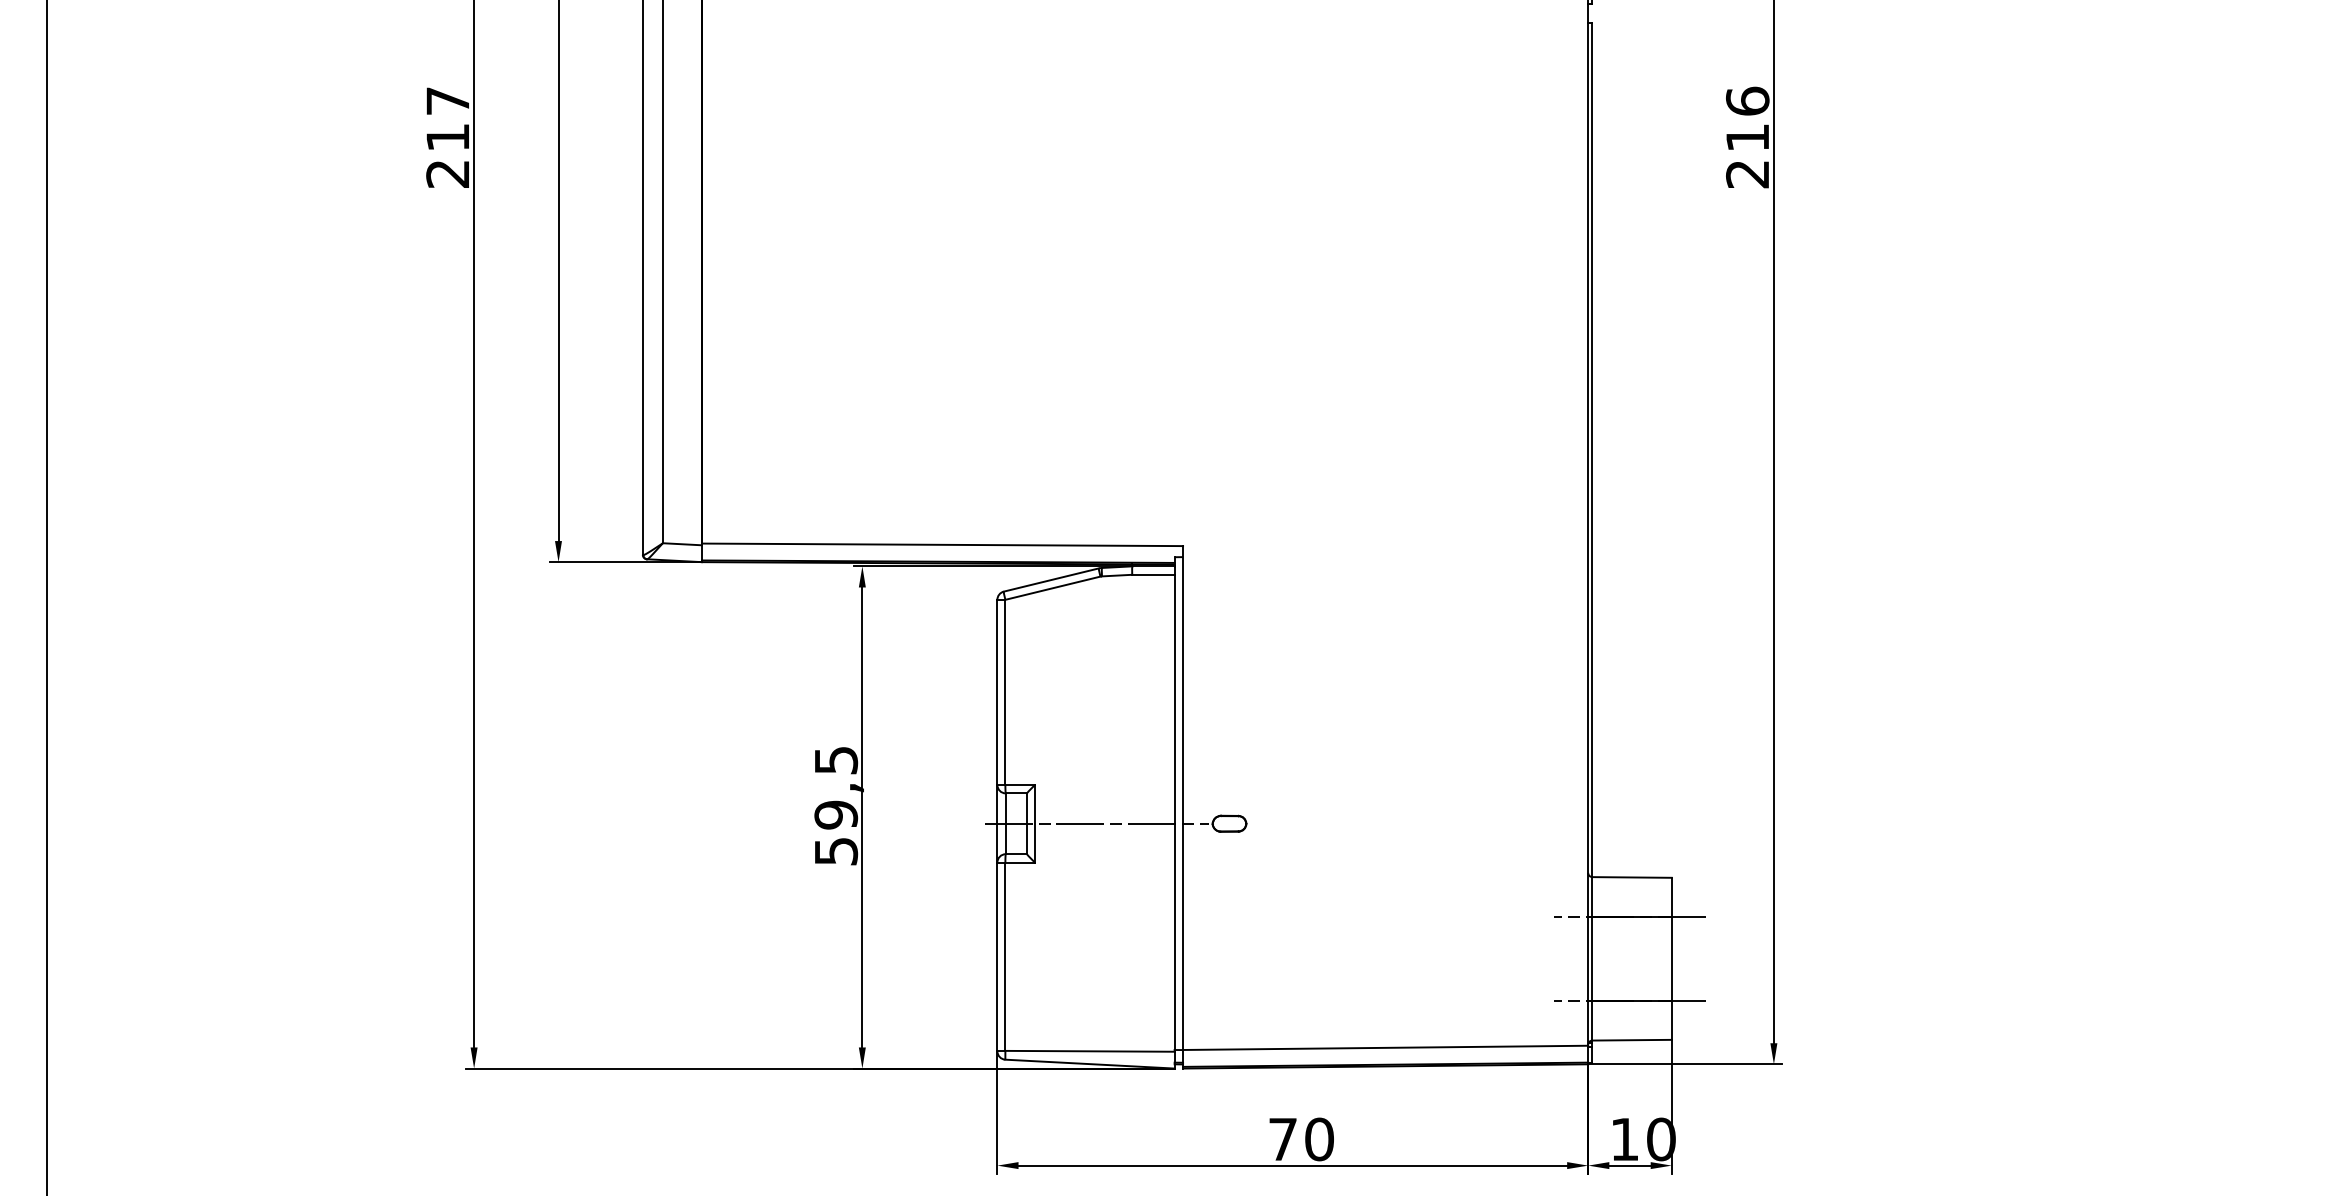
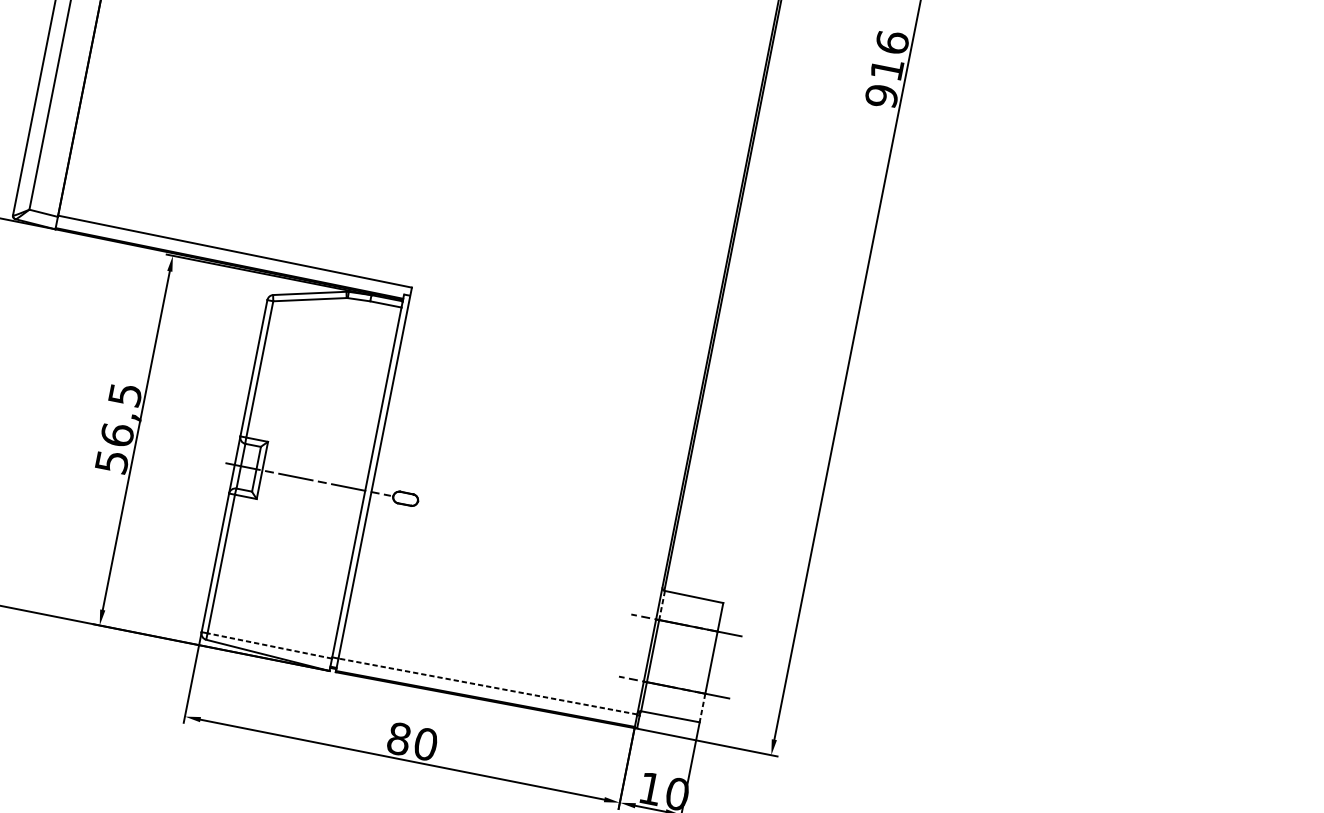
text: (1747, 174) -> (881, 96), 216 -> 916
text: (836, 814) -> (117, 434), 59,5 -> 56,5
line: (1592, 896) -> (662, 605), solid -> dashed
line: (1671, 1020) -> (702, 708), solid -> dashed
line: (1385, 1047) -> (487, 686), solid -> dashed
line: (1090, 1051) -> (270, 646), solid -> dashed
text: (1282, 1139) -> (398, 738), 70 -> 80

